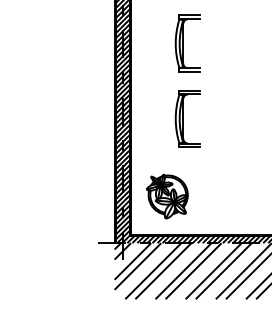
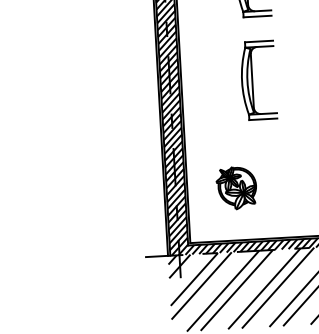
part: (167, 196) -> (236, 188), size x0.7

